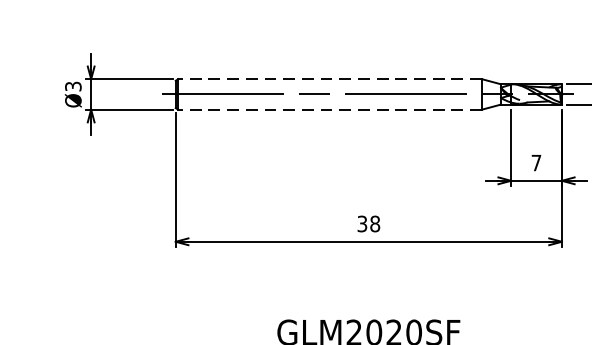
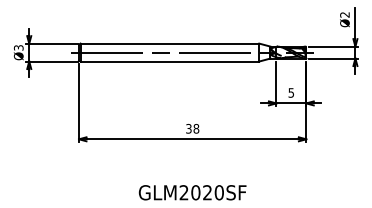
line: (329, 79) -> (169, 43), dashed -> solid
line: (329, 109) -> (169, 61), dashed -> solid
text: (536, 162) -> (291, 92), 7 -> 5

